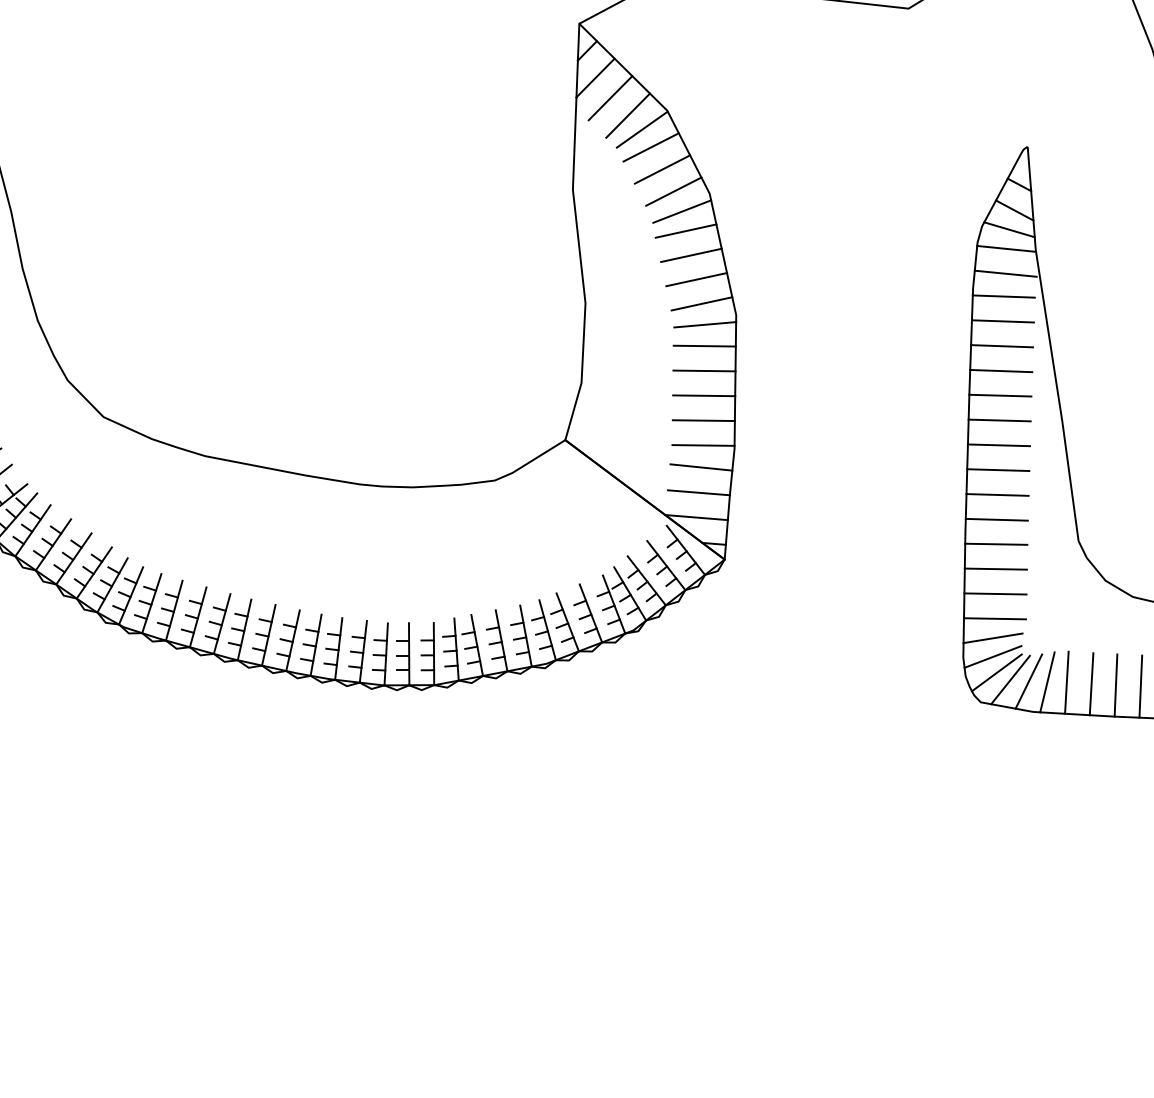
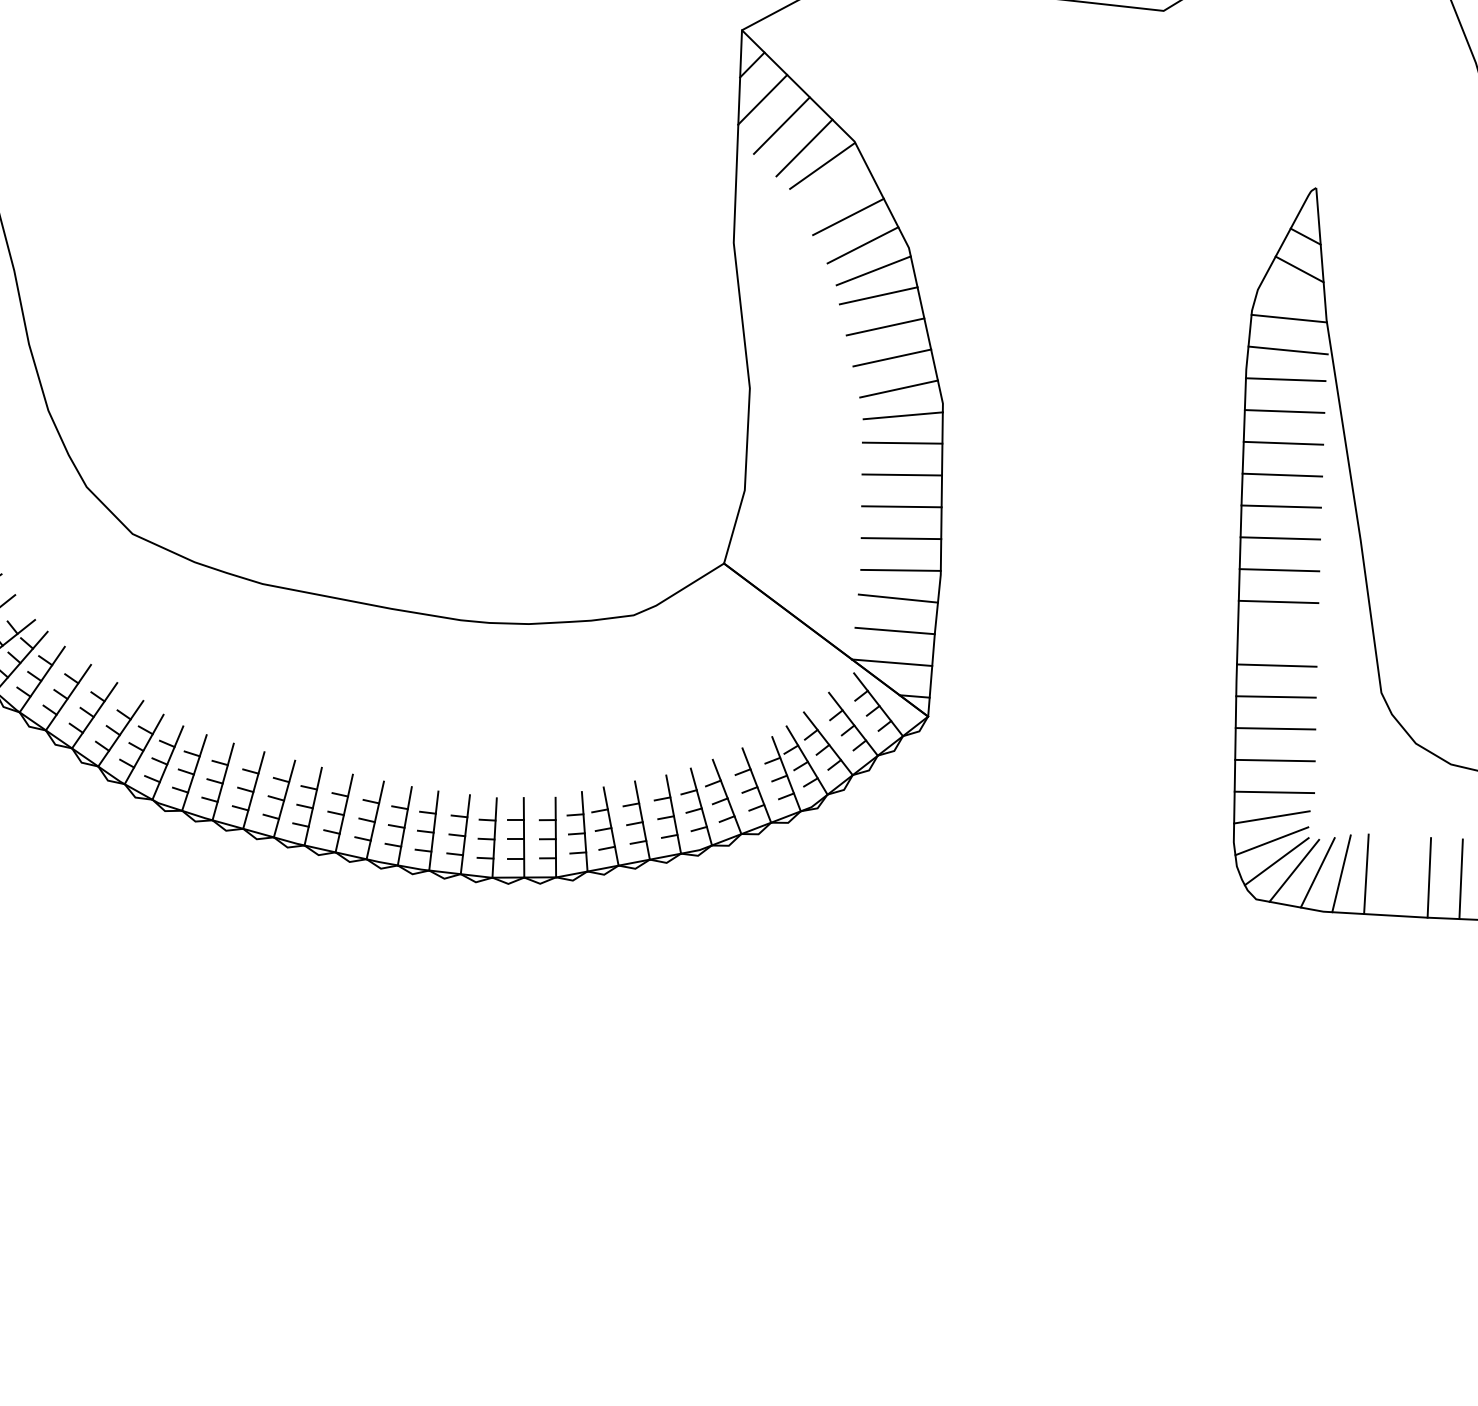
line: (650, 147) -> (833, 188), removed
line: (1009, 229) -> (1292, 293), removed
line: (997, 494) -> (1277, 633), removed
line: (1091, 684) -> (1397, 876), removed

